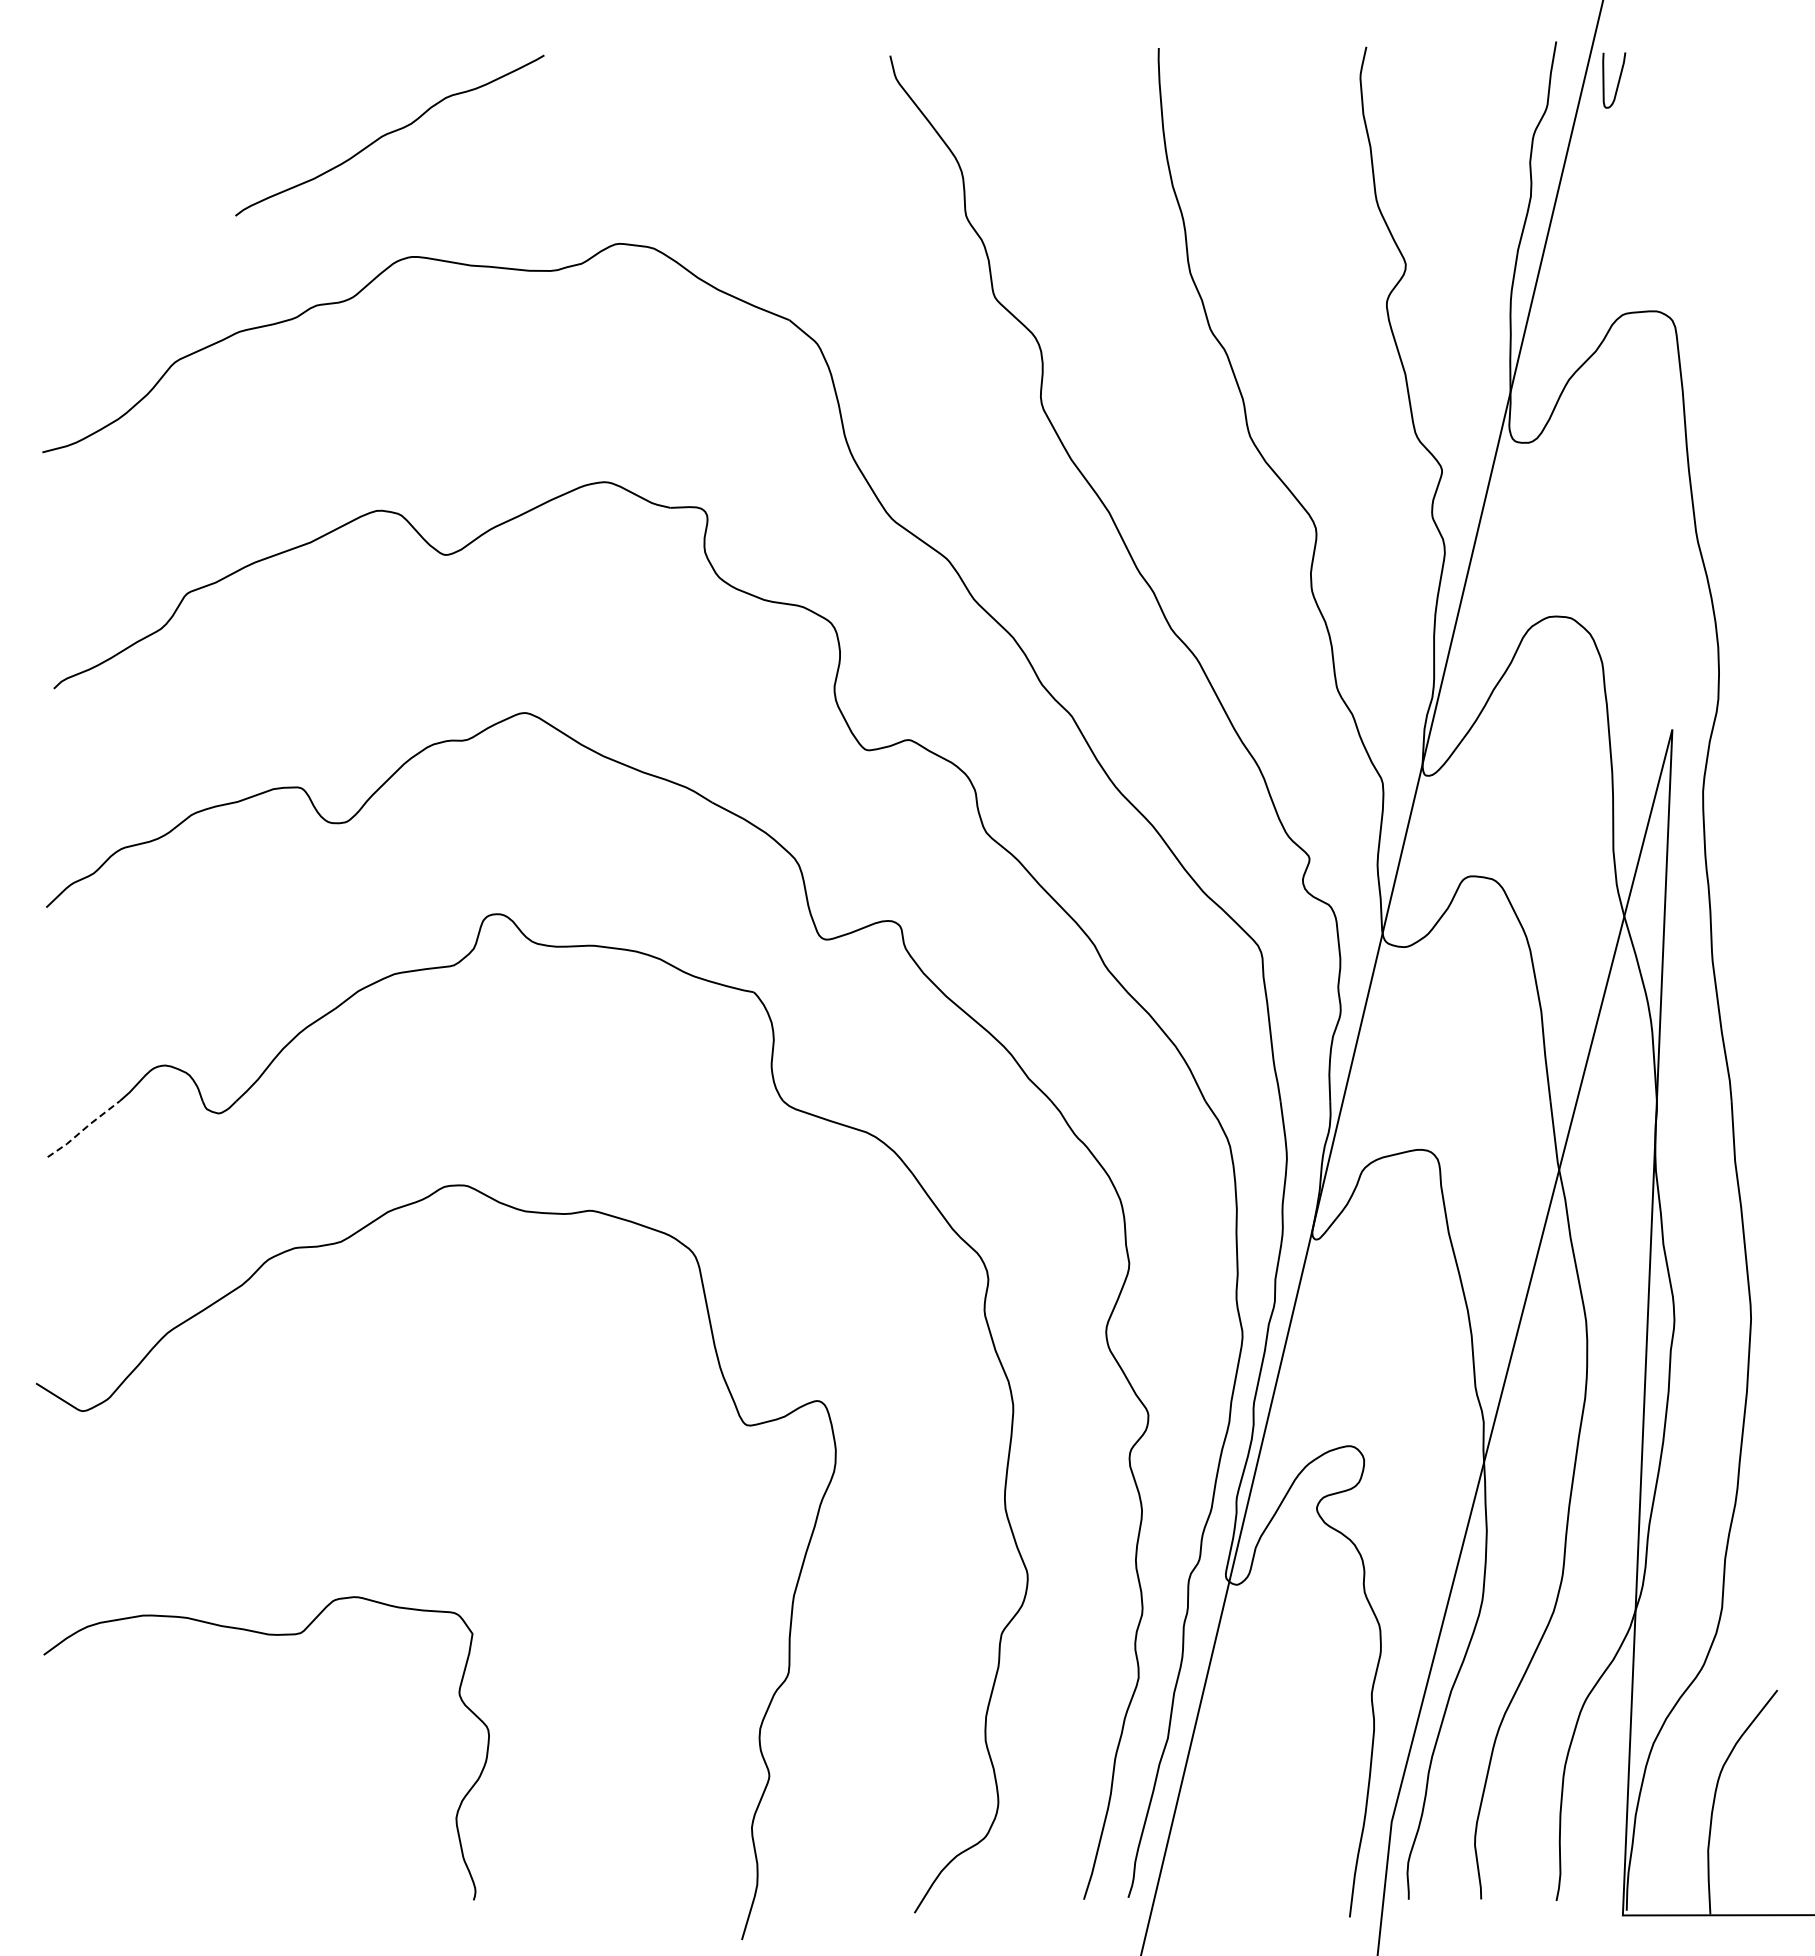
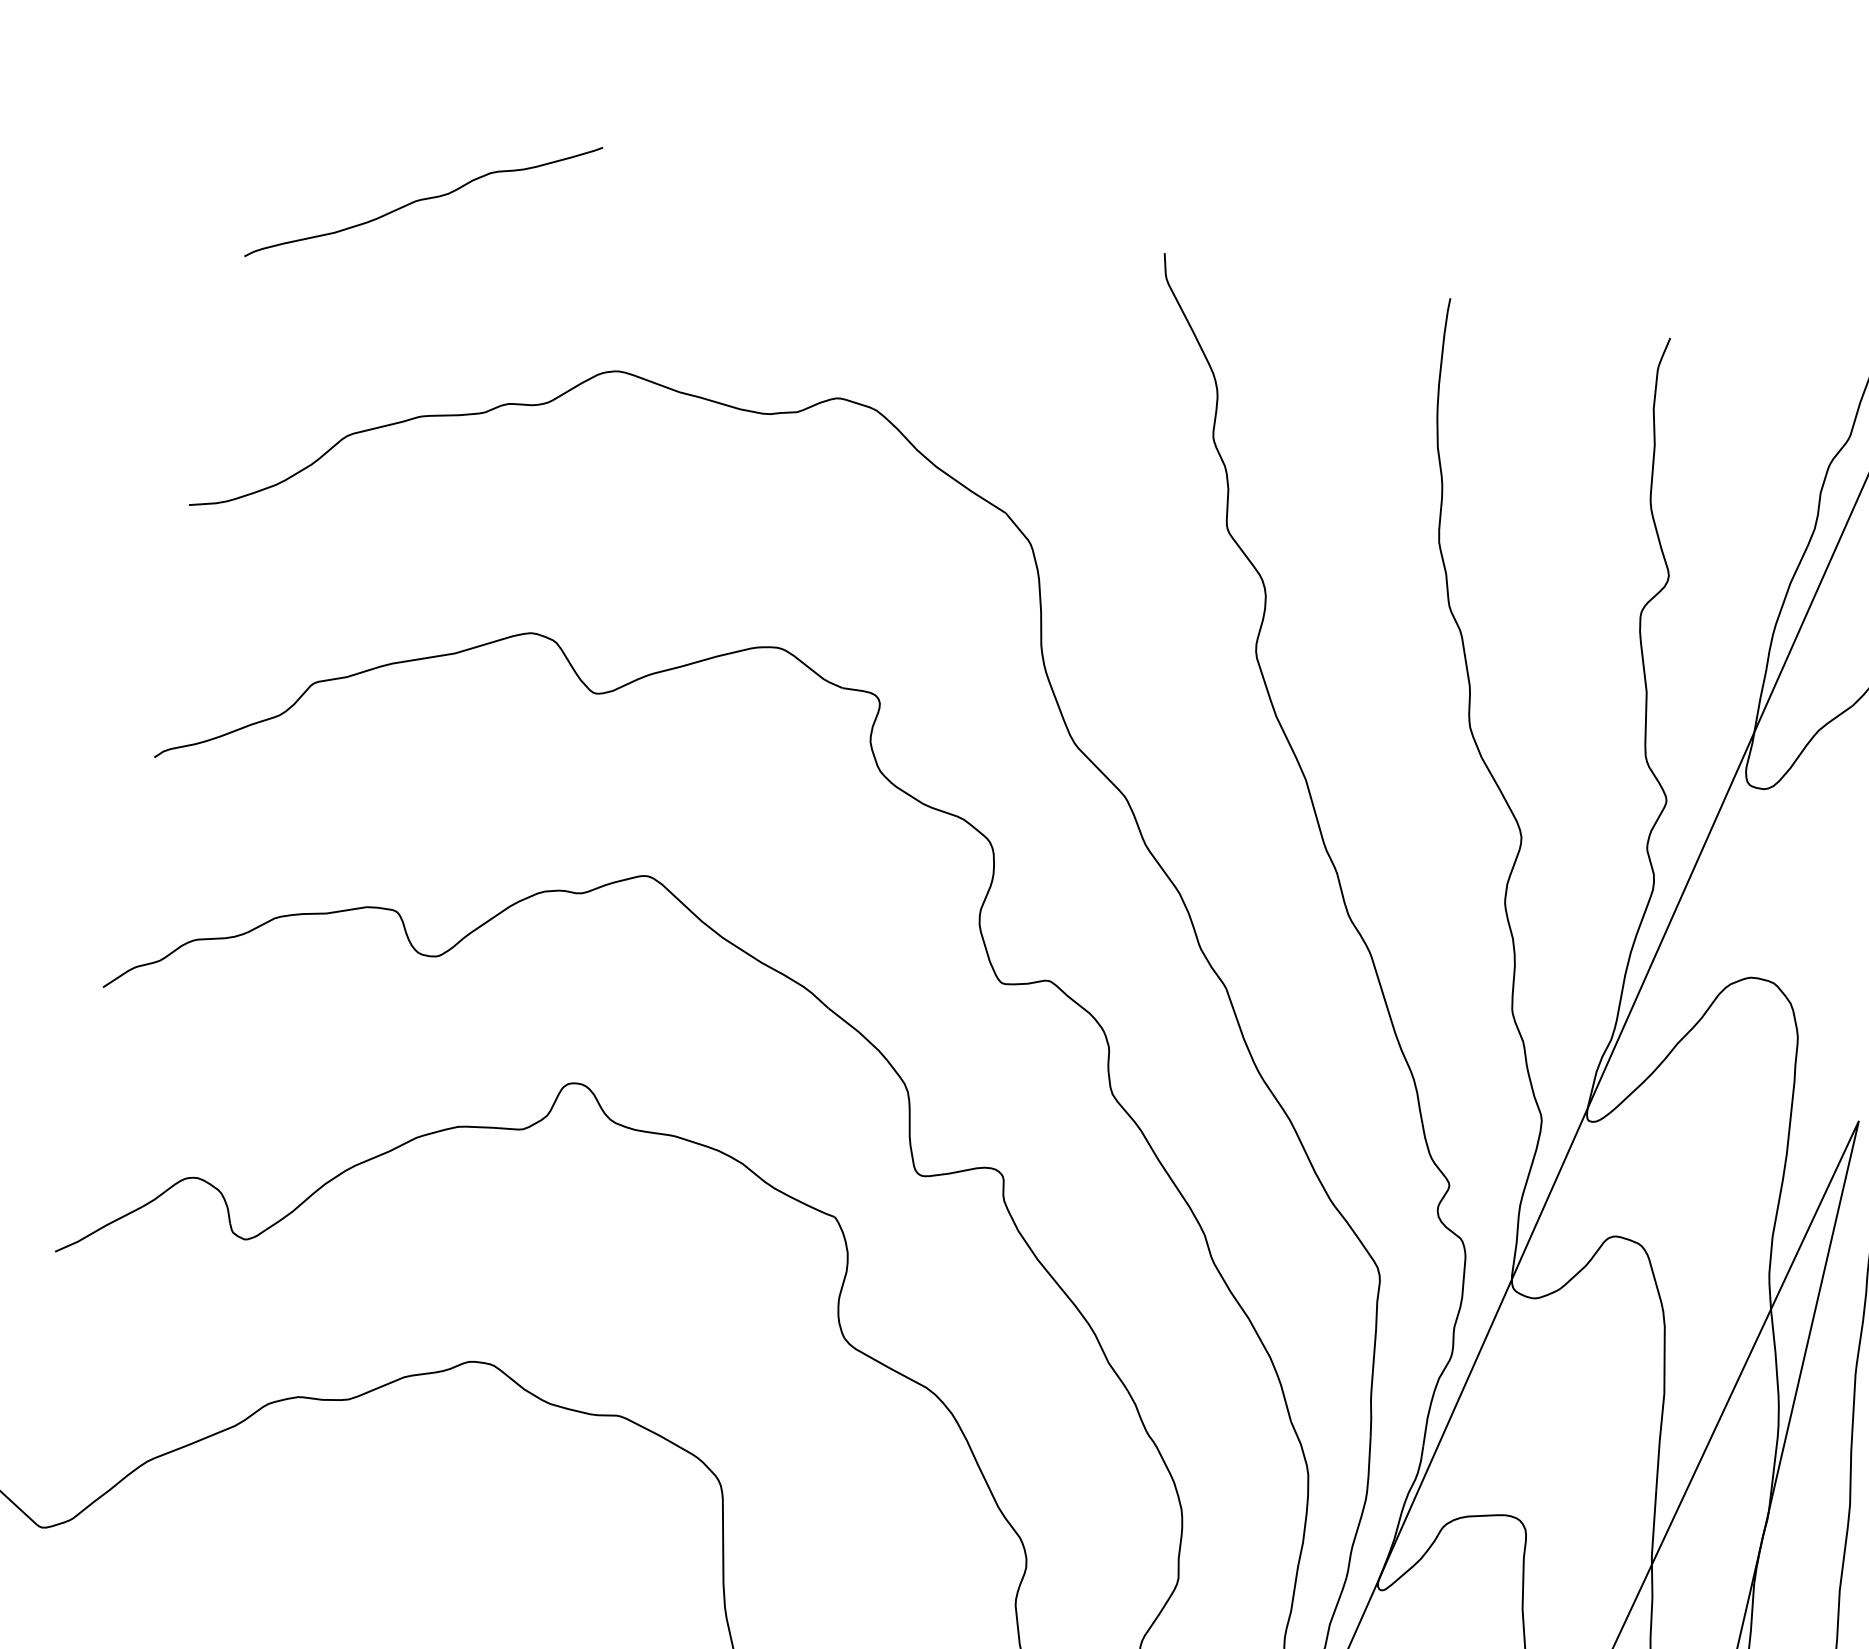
curve: (389, 134) -> (423, 200), moved
line: (84, 1129) -> (99, 1229), dashed -> solid

